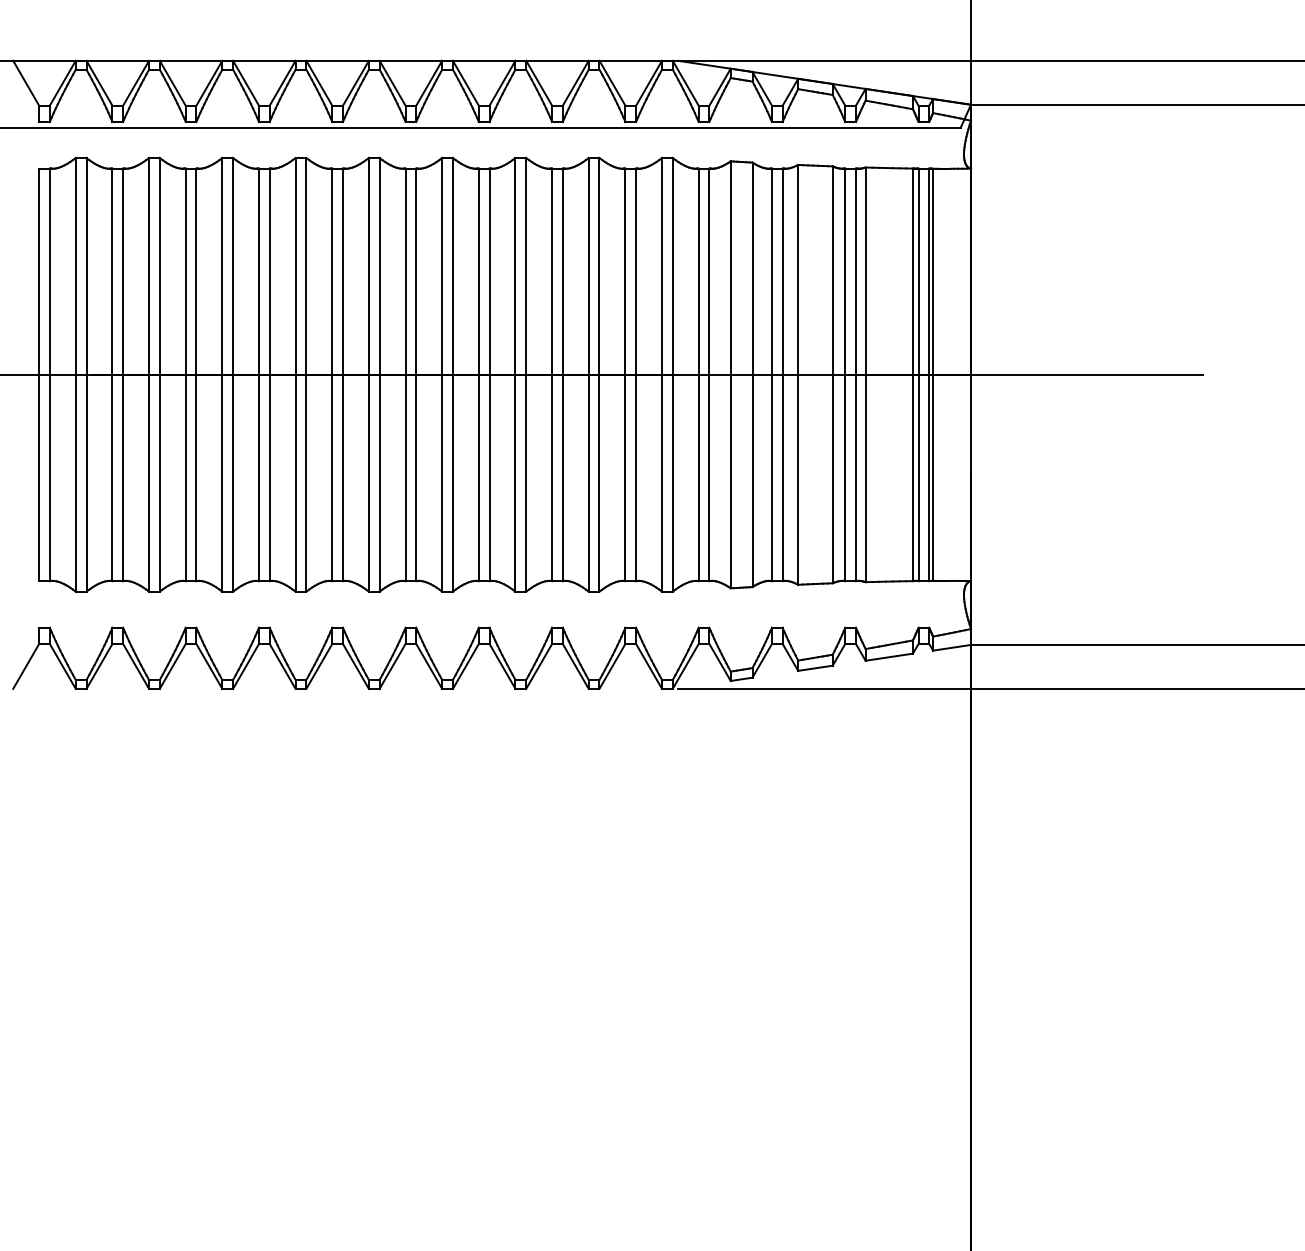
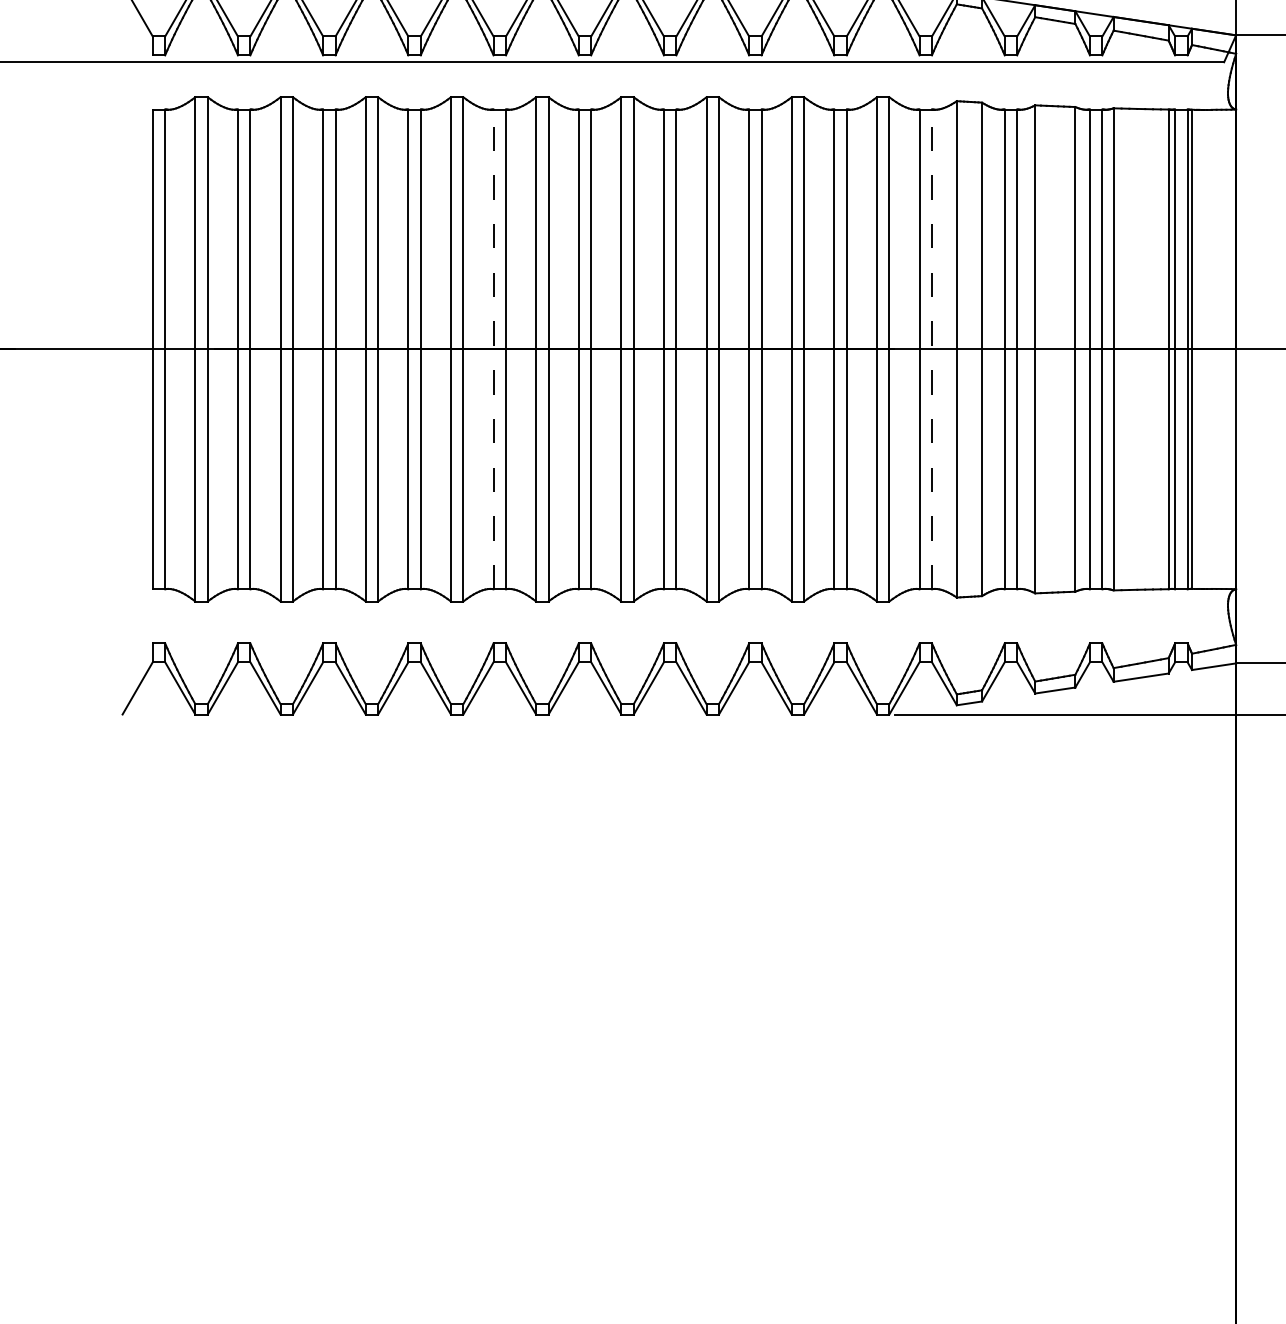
line: (332, 374) -> (493, 348), solid -> dashed
line: (709, 374) -> (932, 348), solid -> dashed

